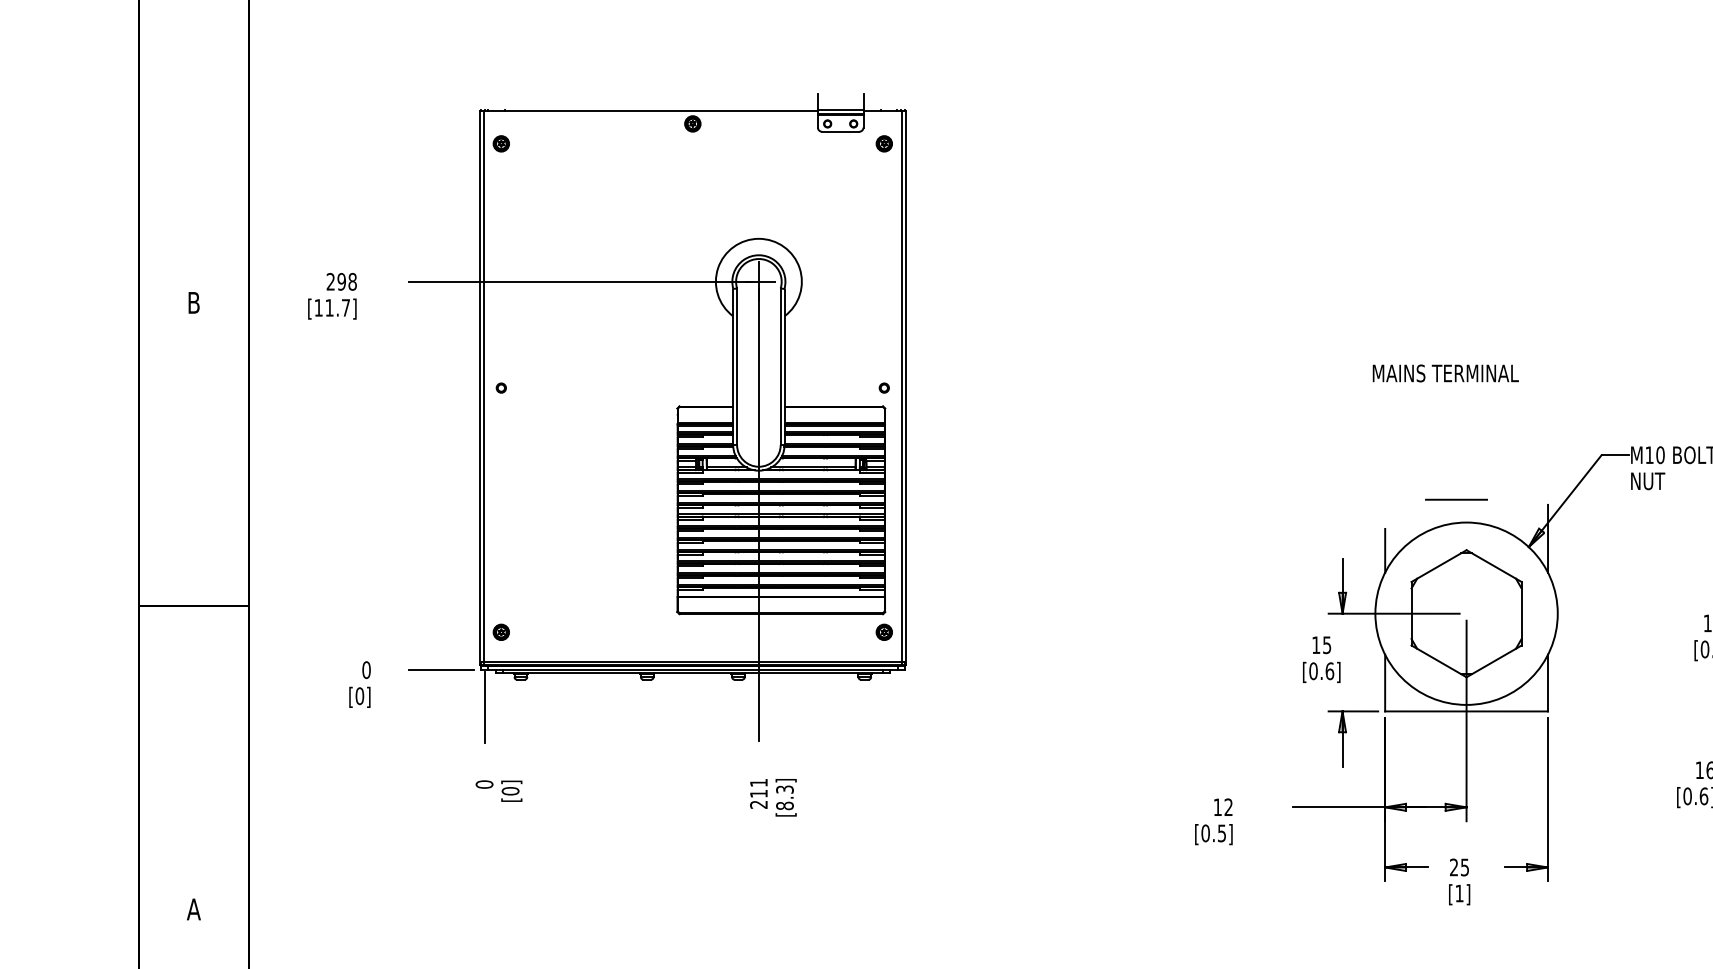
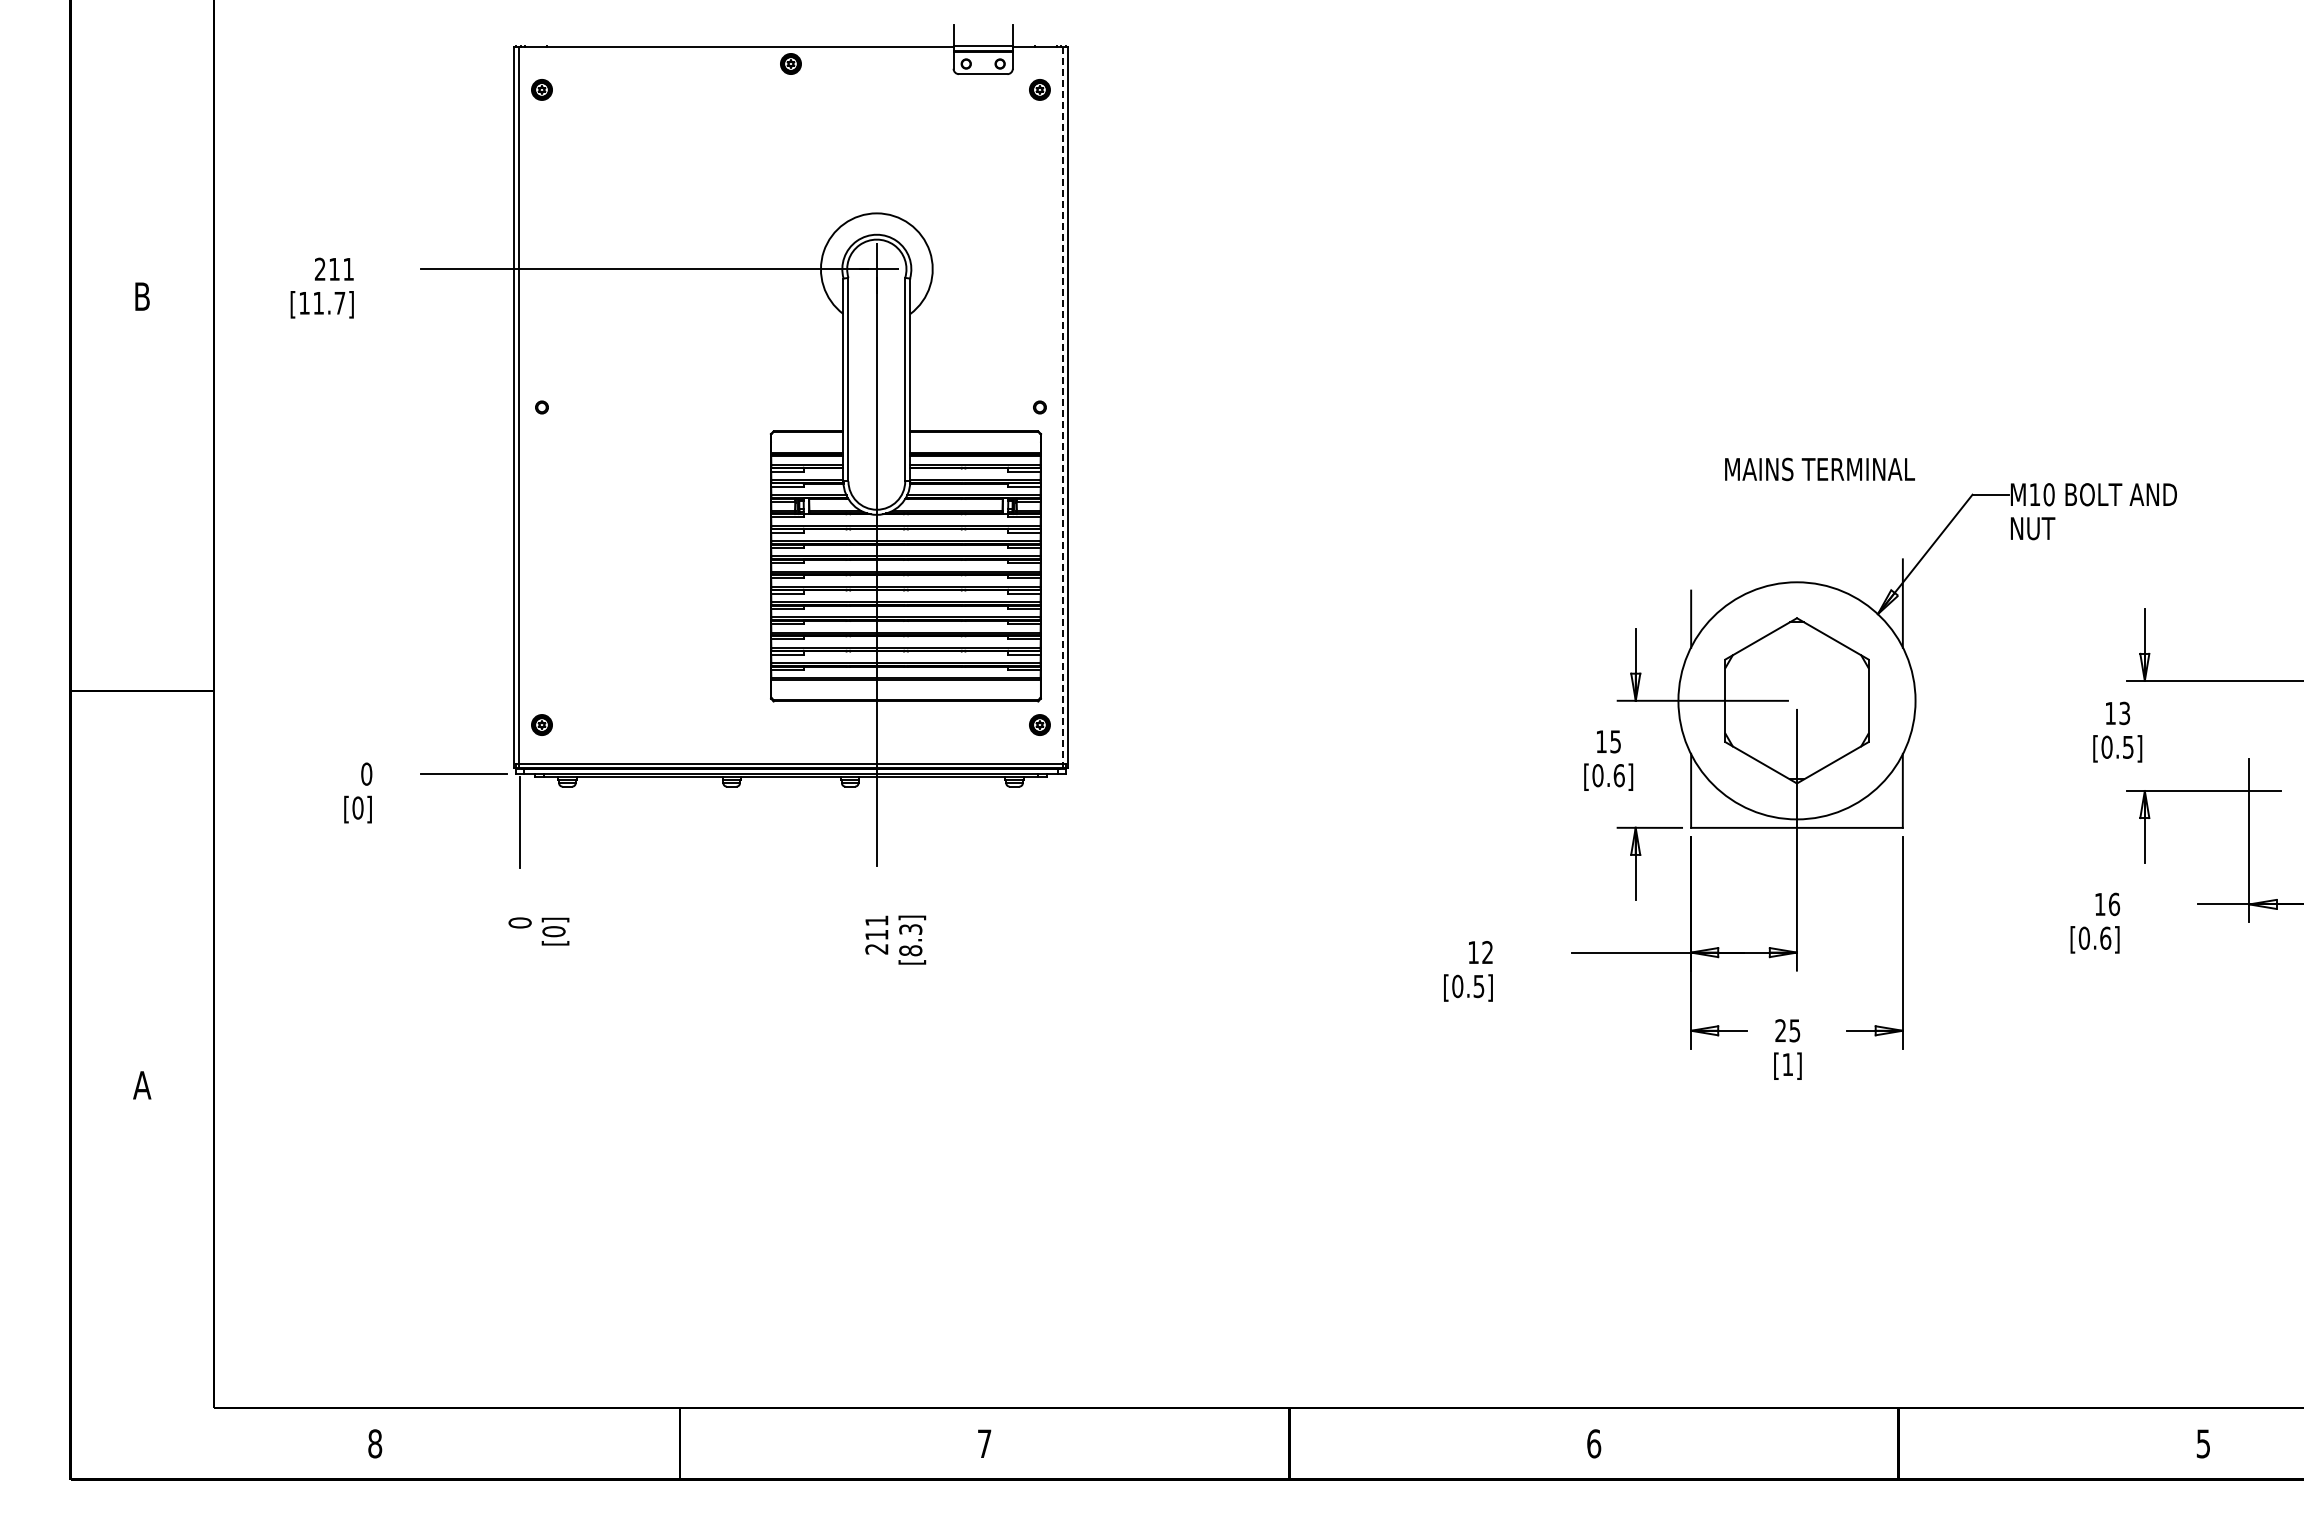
text: (347, 281) -> (341, 268), 298 -> 211
text: (1445, 373) -> (1819, 469), moved
line: (901, 388) -> (1062, 408), solid -> dashed
line: (1456, 499) -> (1783, 552), removed

